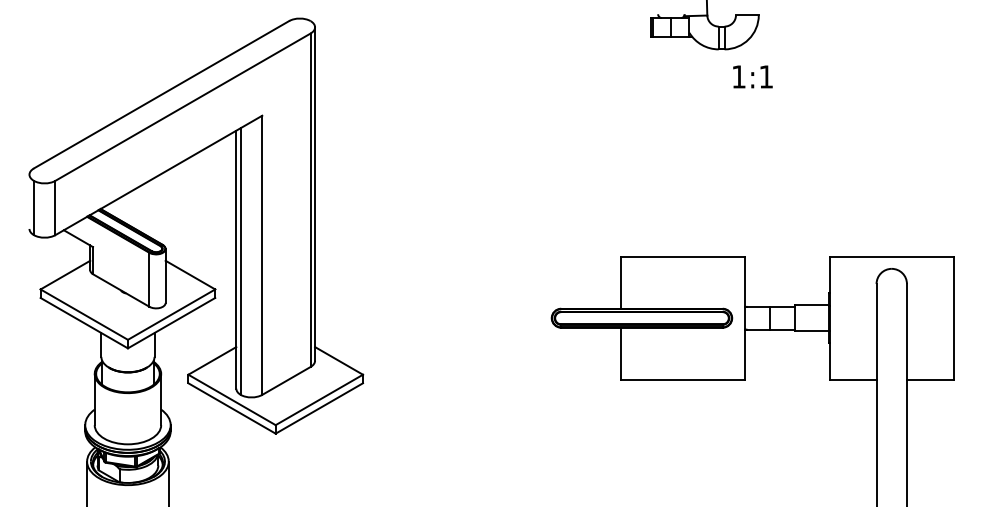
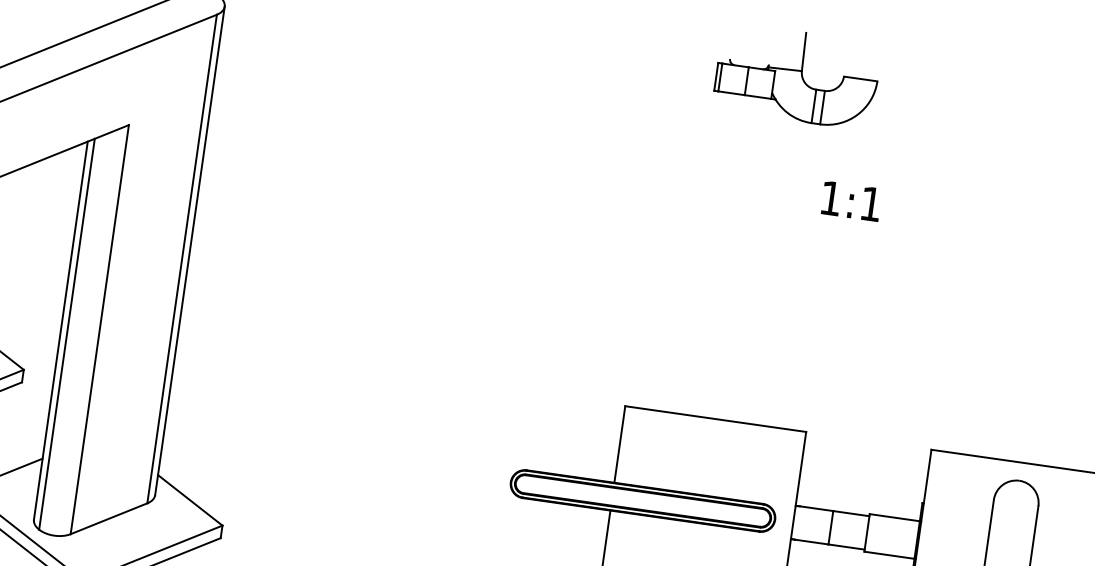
text: (752, 76) -> (850, 200), moved

